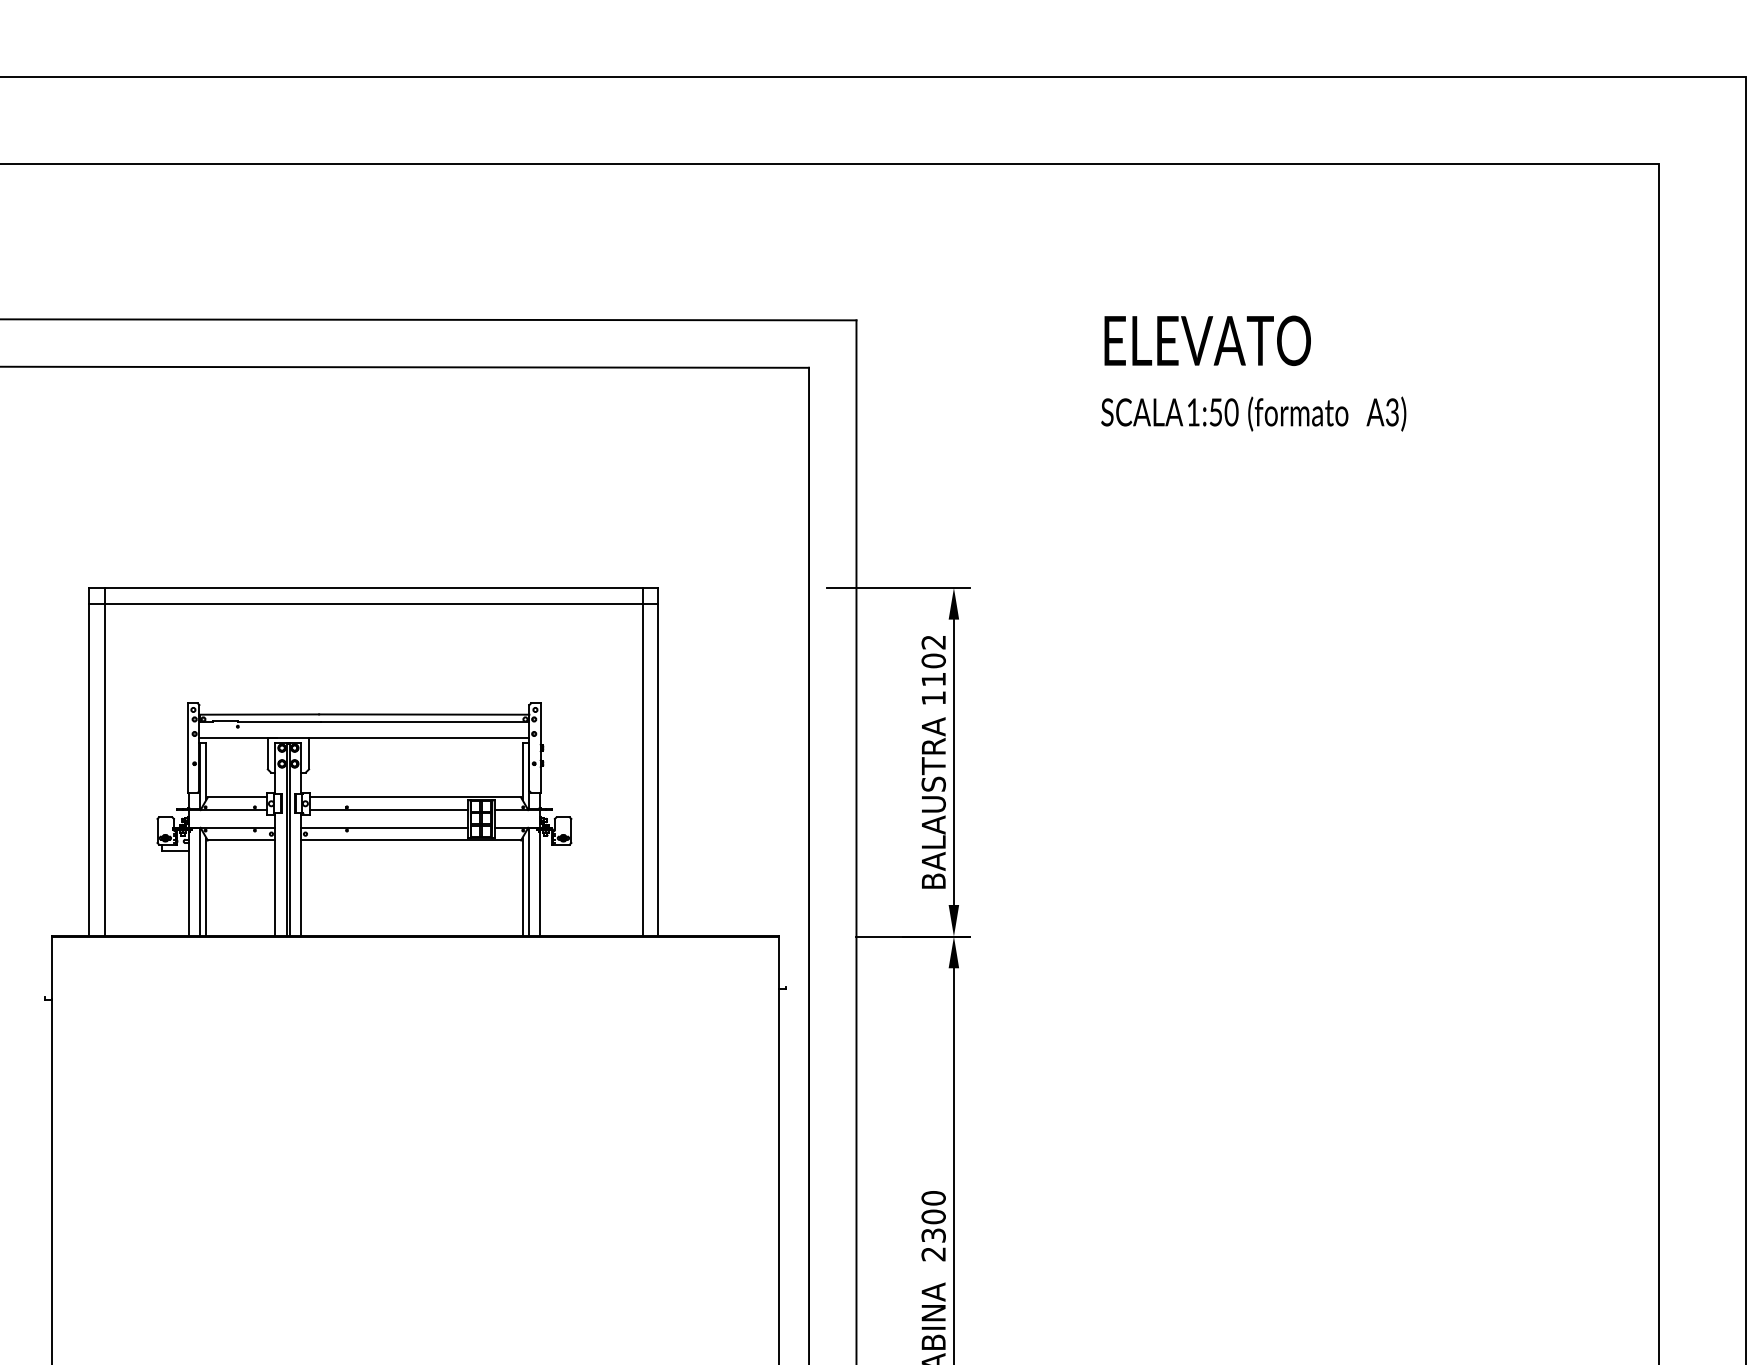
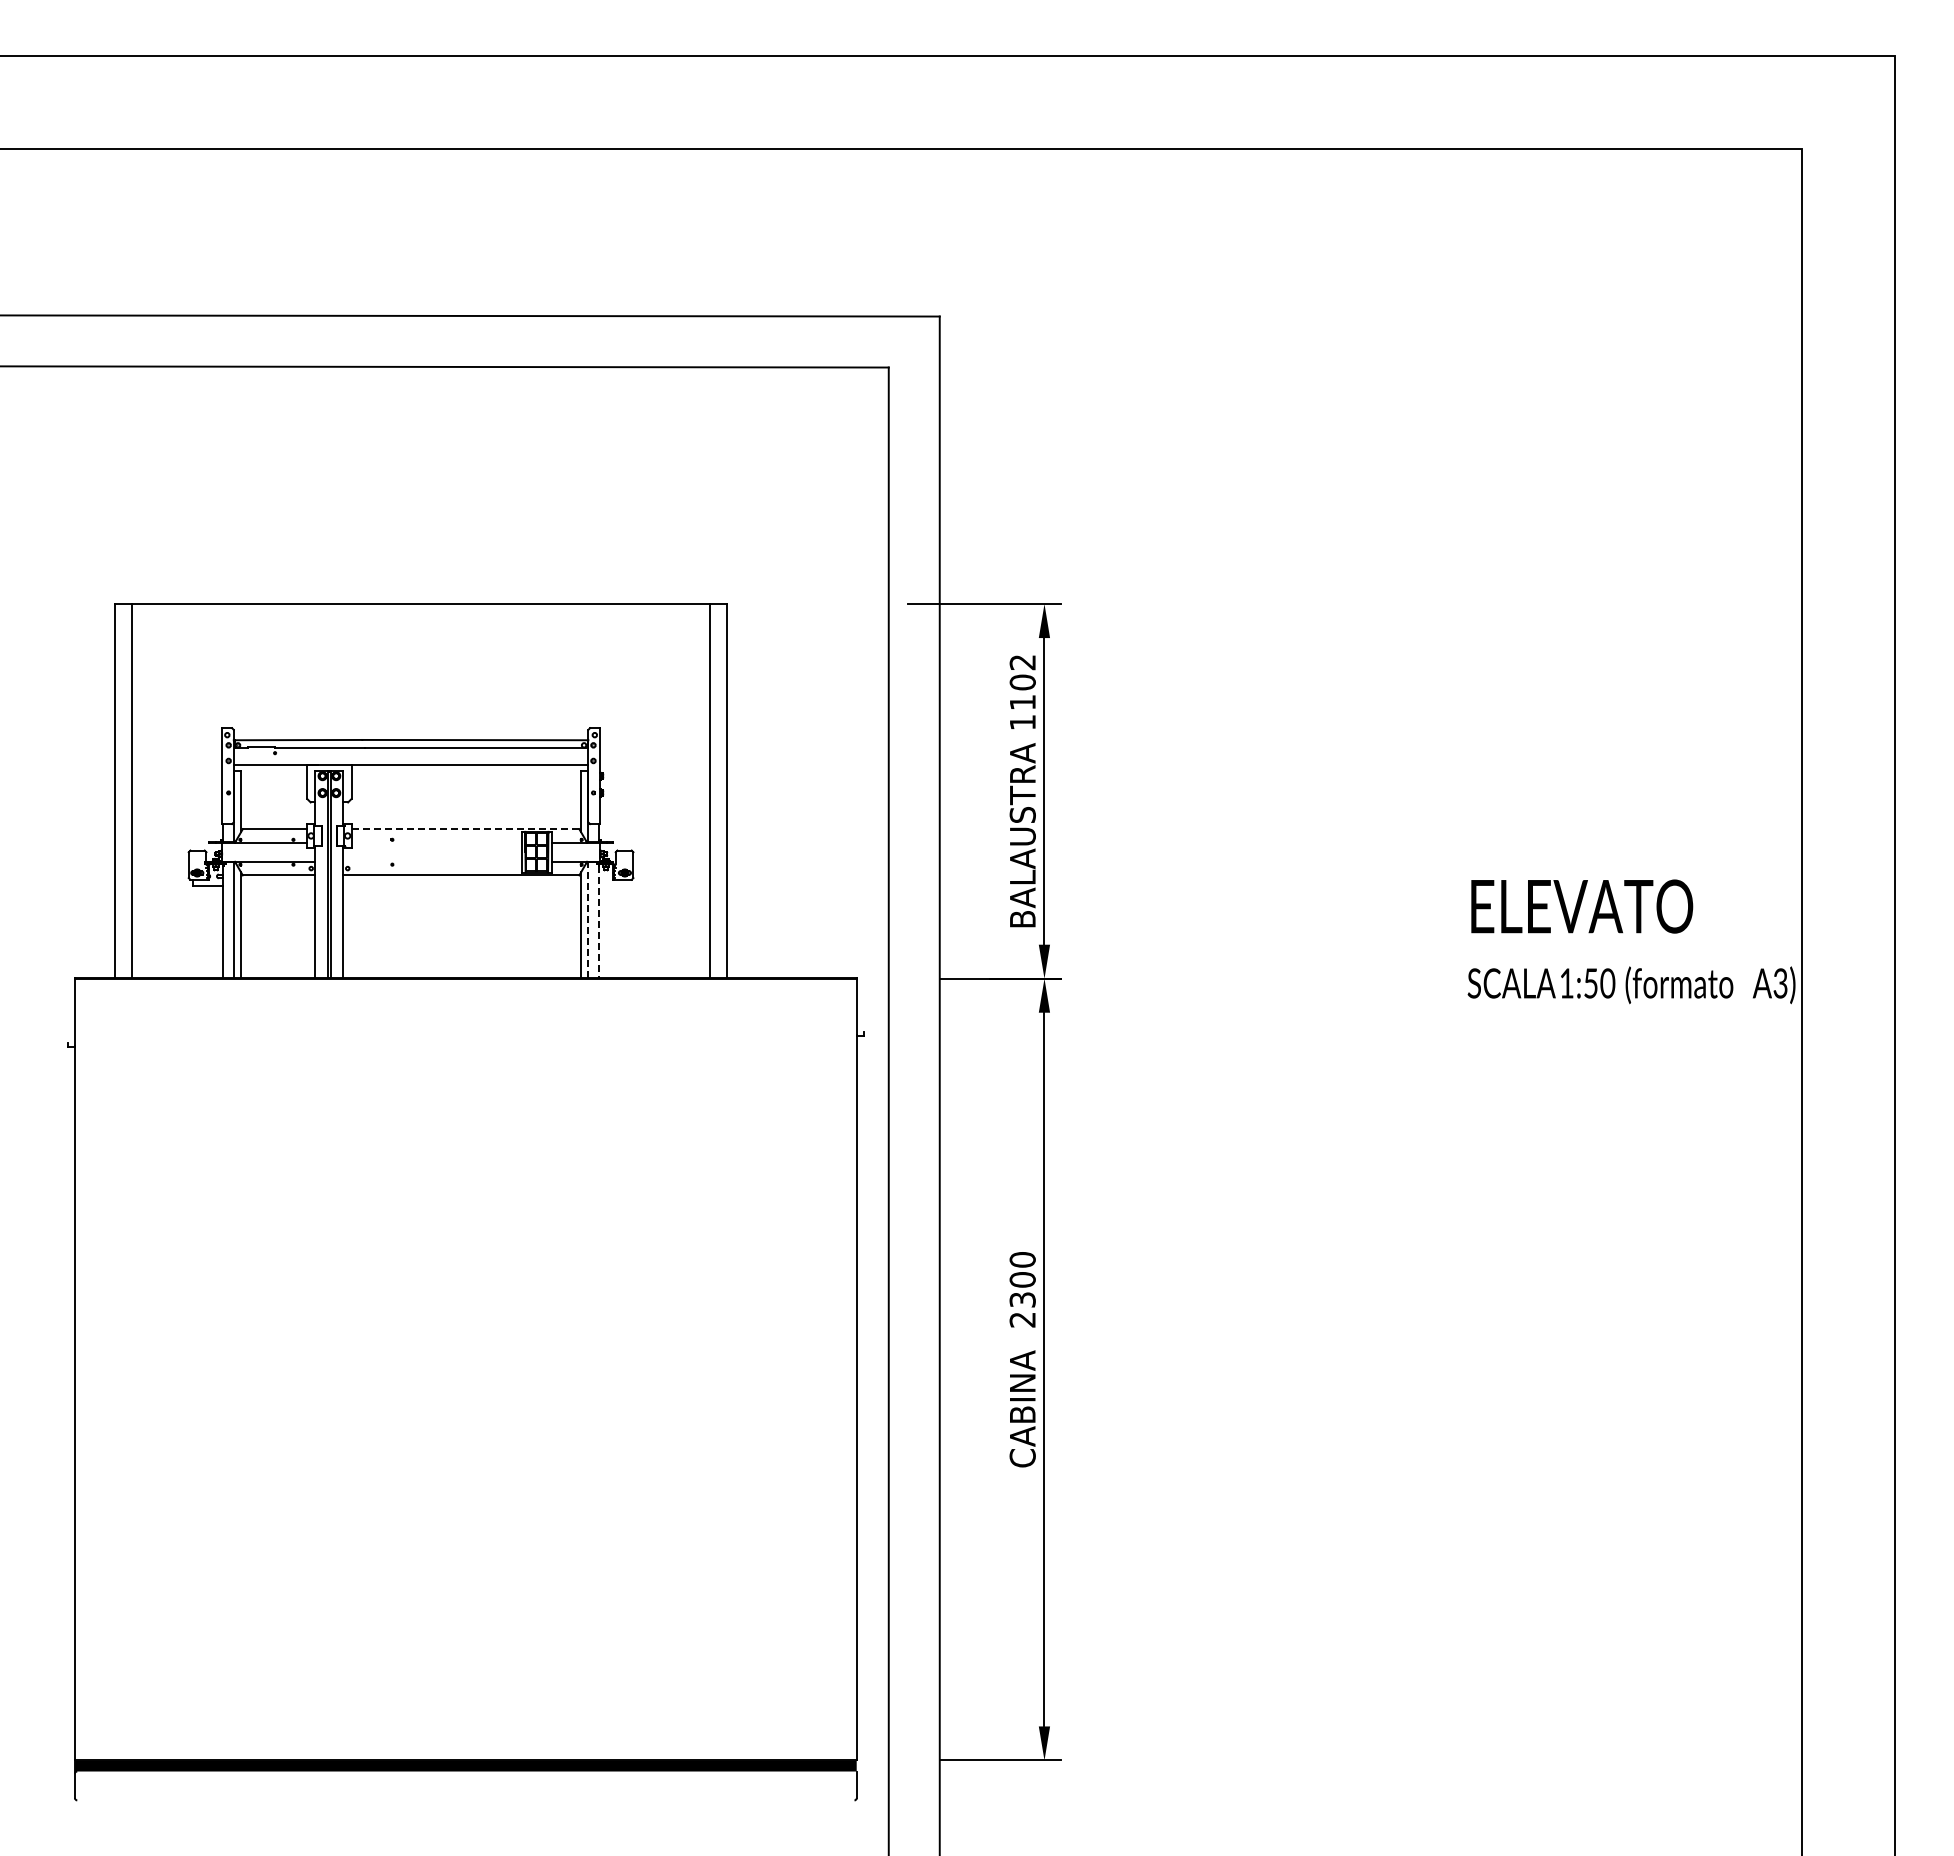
text: (1253, 373) -> (1631, 941), moved
line: (373, 604) -> (420, 621), removed
line: (415, 797) -> (465, 829), solid -> dashed
line: (389, 809) -> (437, 842), removed
line: (384, 827) -> (432, 861), removed
line: (528, 882) -> (587, 920), solid -> dashed
line: (539, 884) -> (599, 922), solid -> dashed

